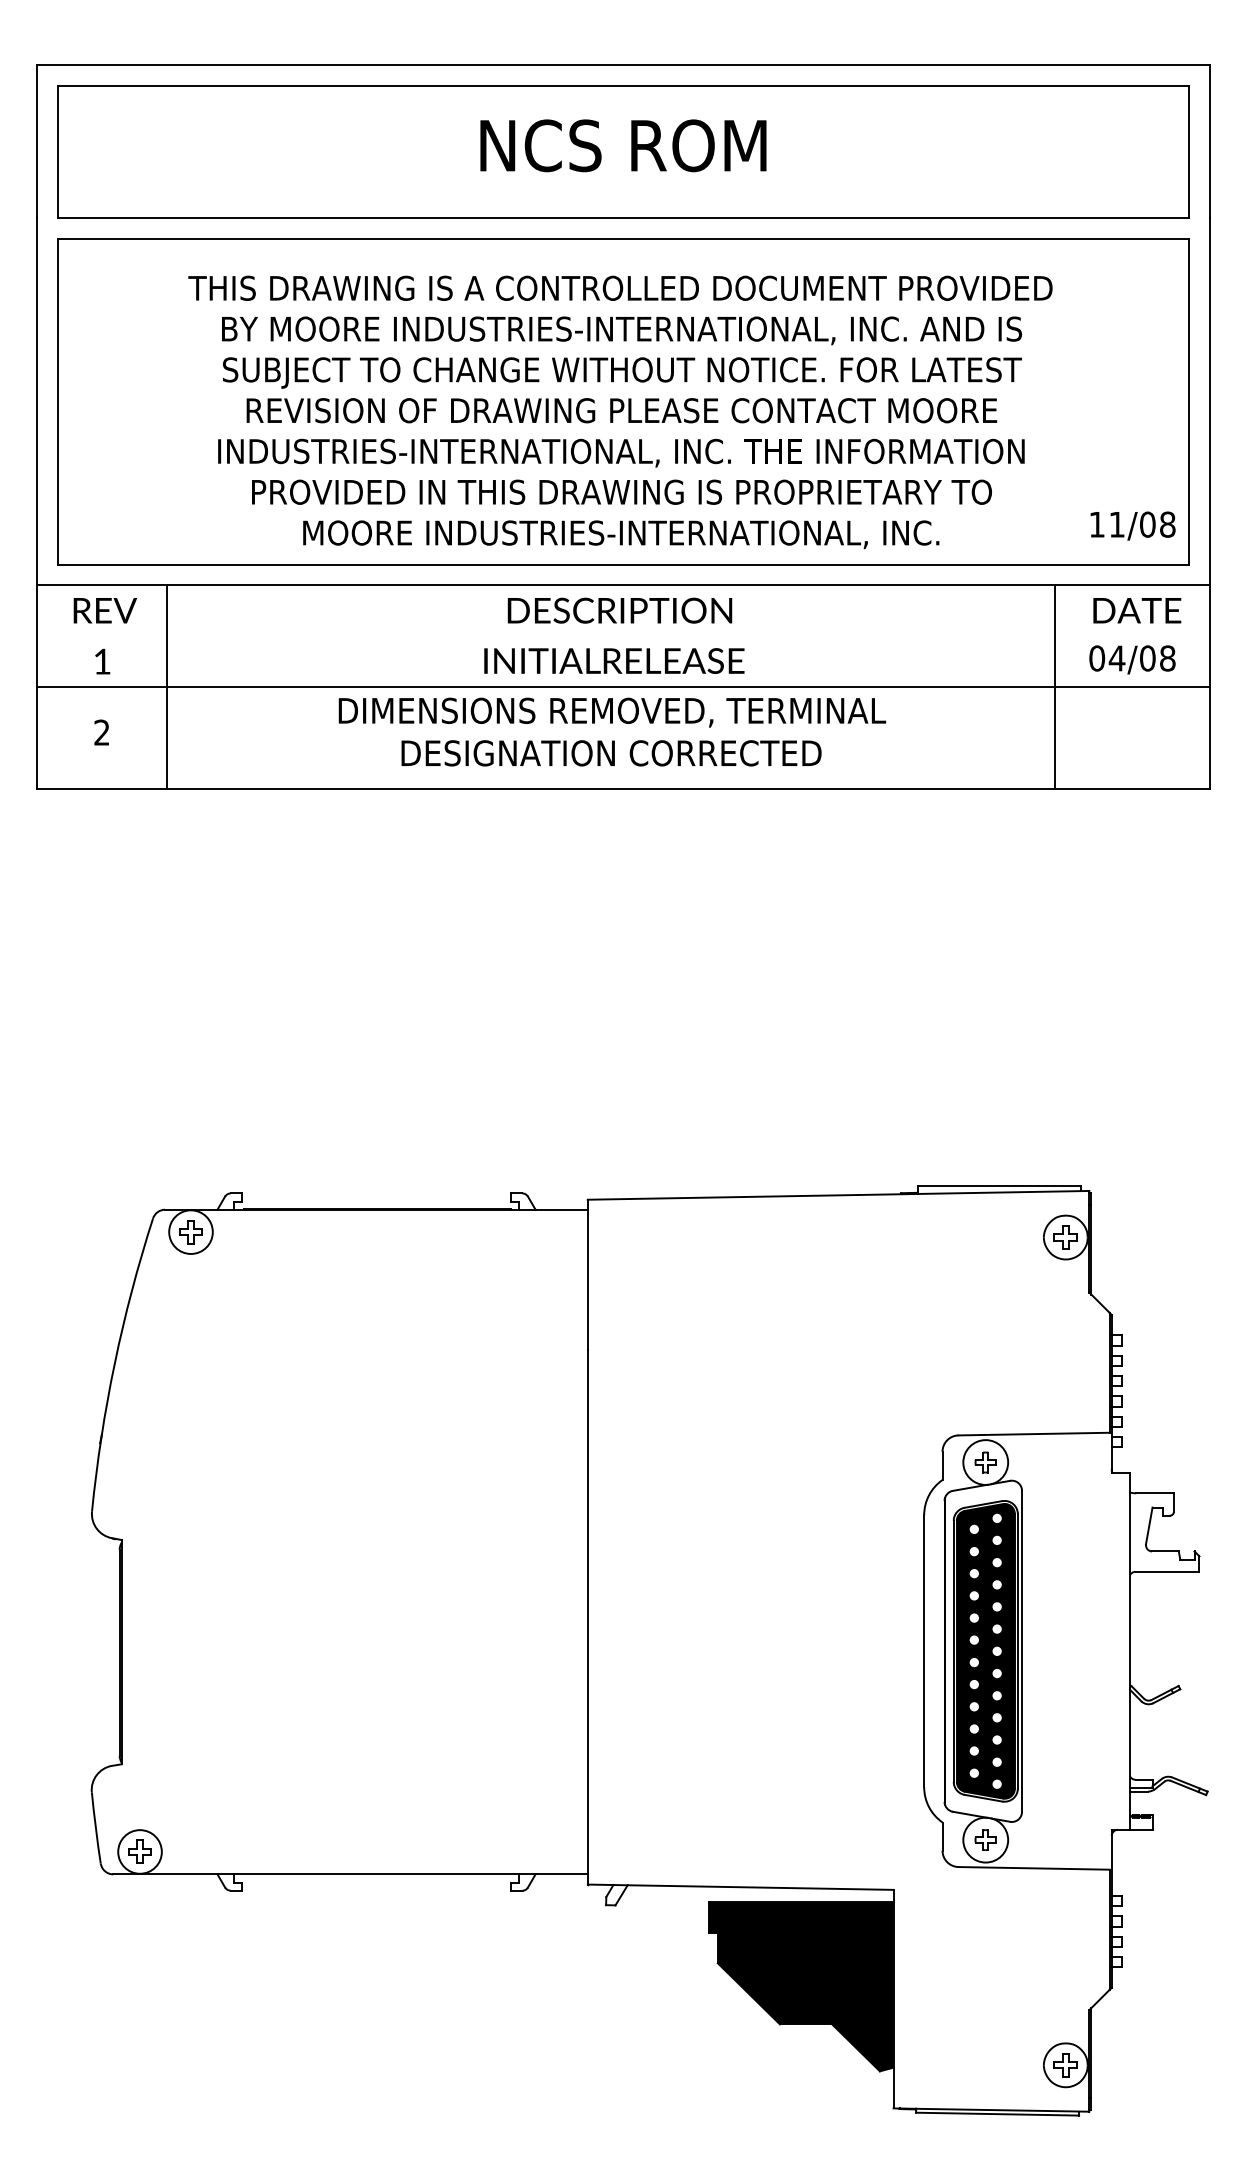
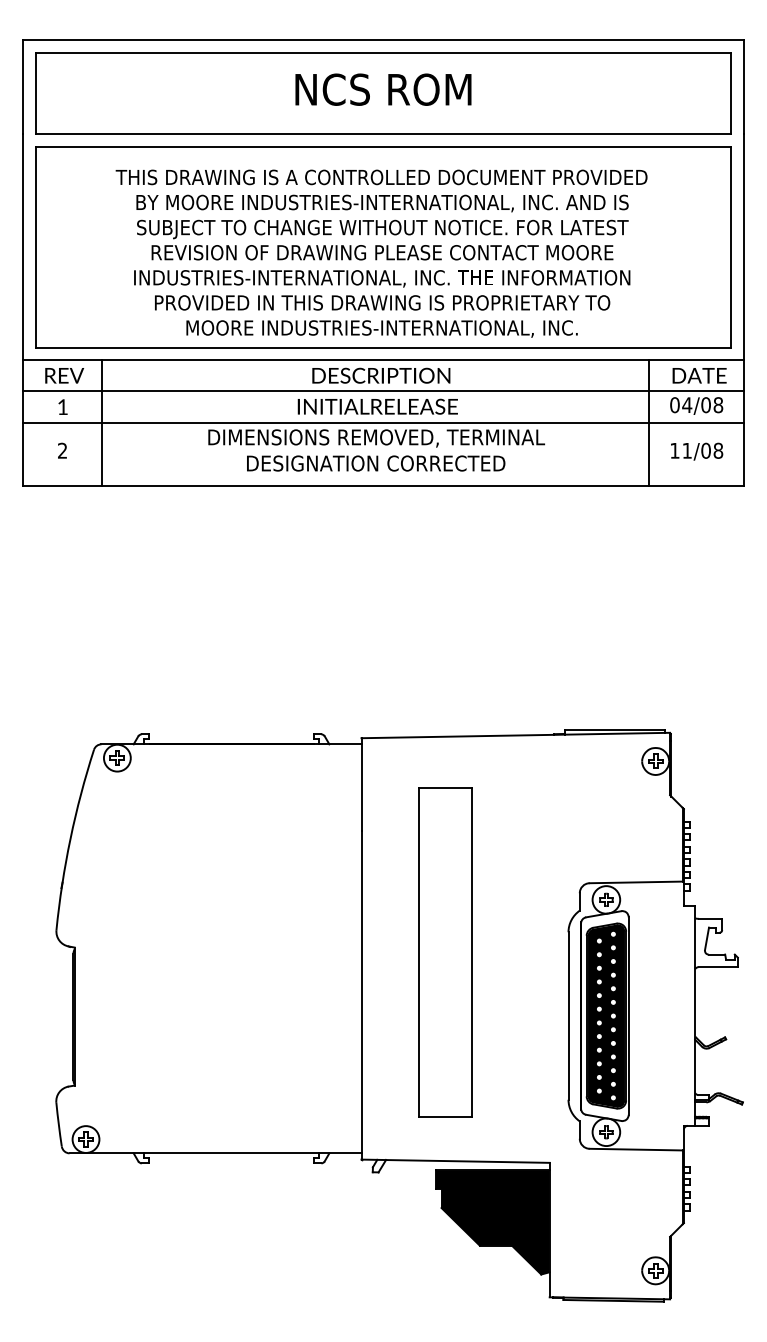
text: (1133, 525) -> (697, 451), moved
line: (623, 636) -> (383, 391), added
part: (724, 1547) -> (445, 952), added

